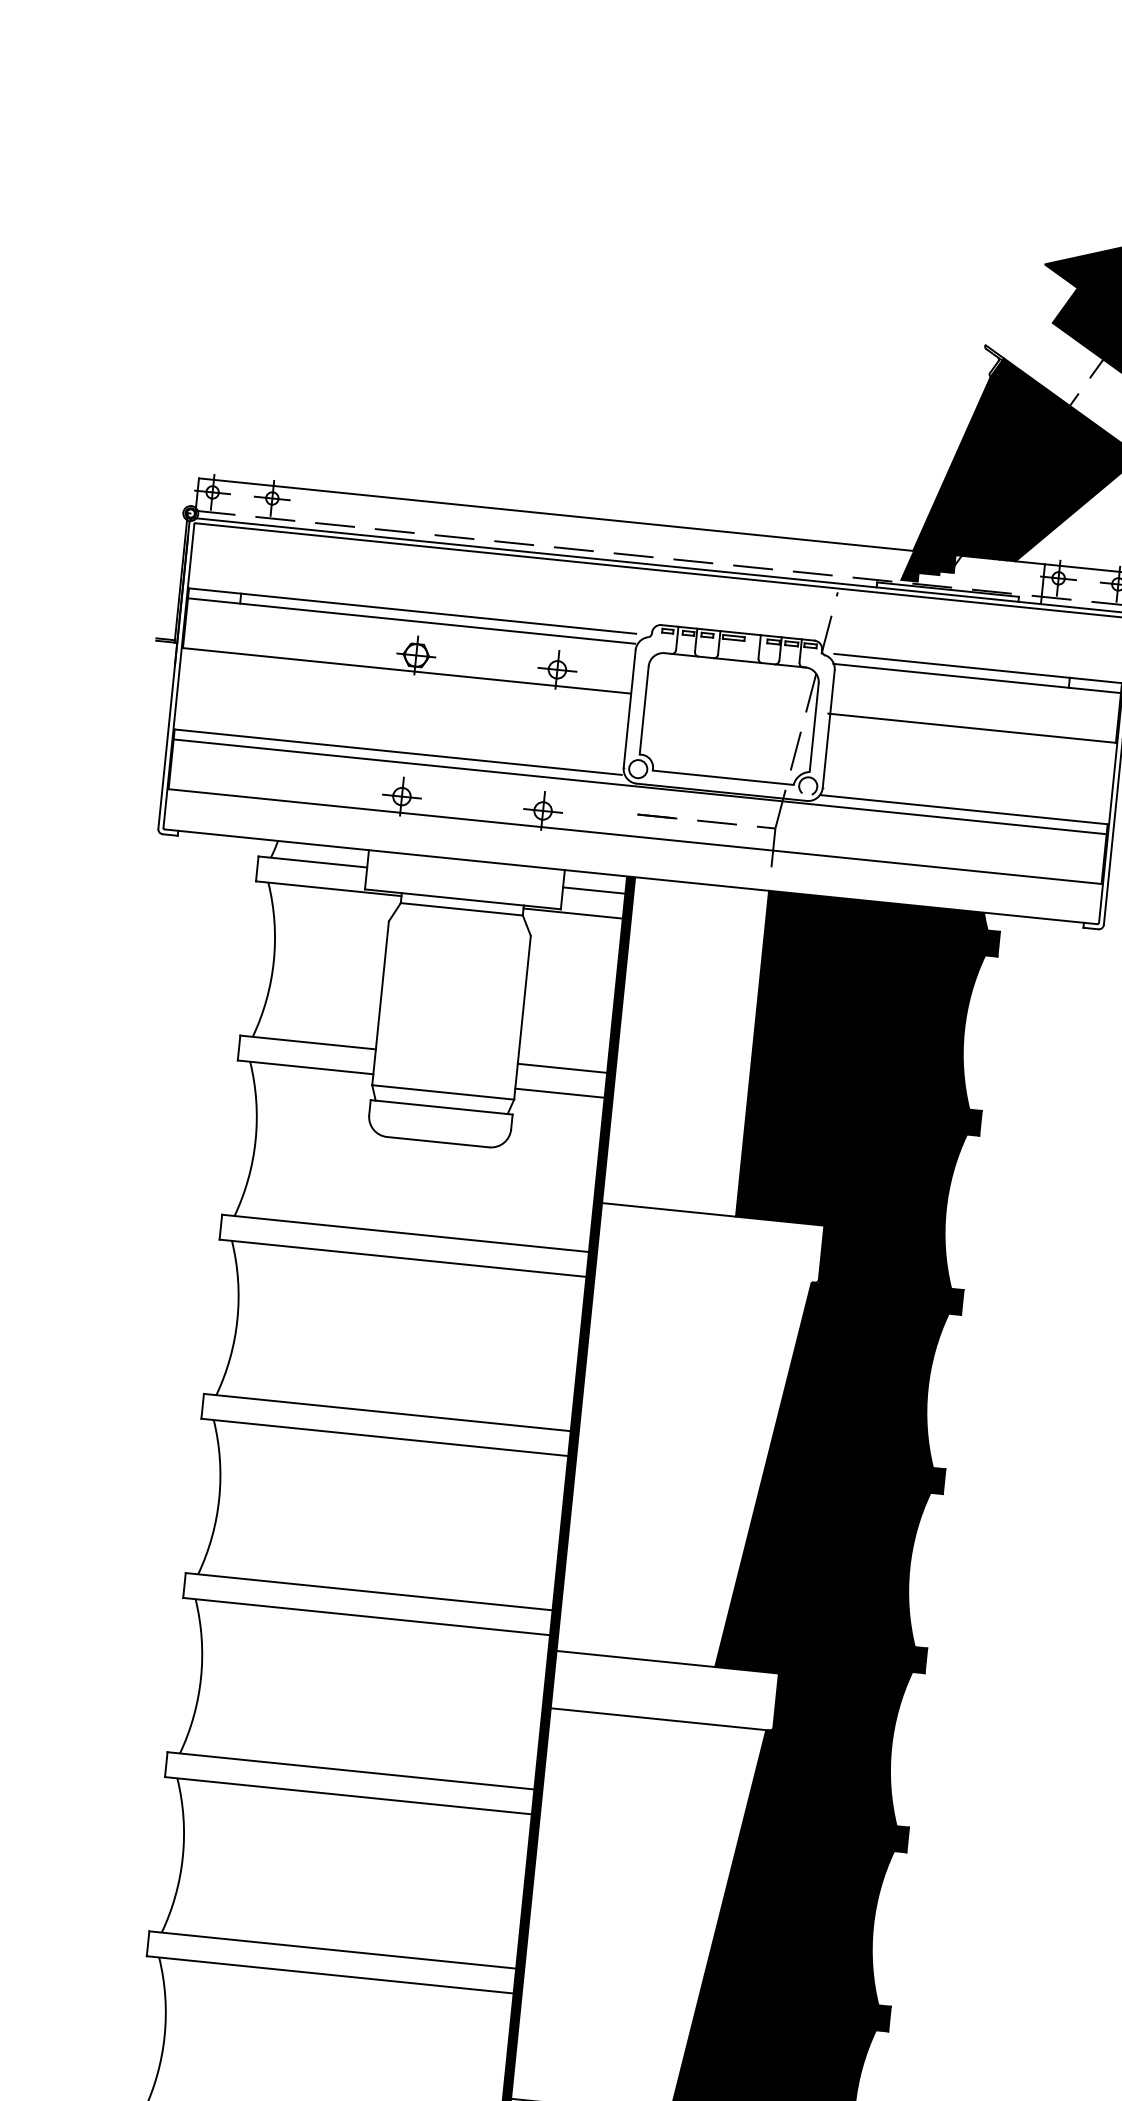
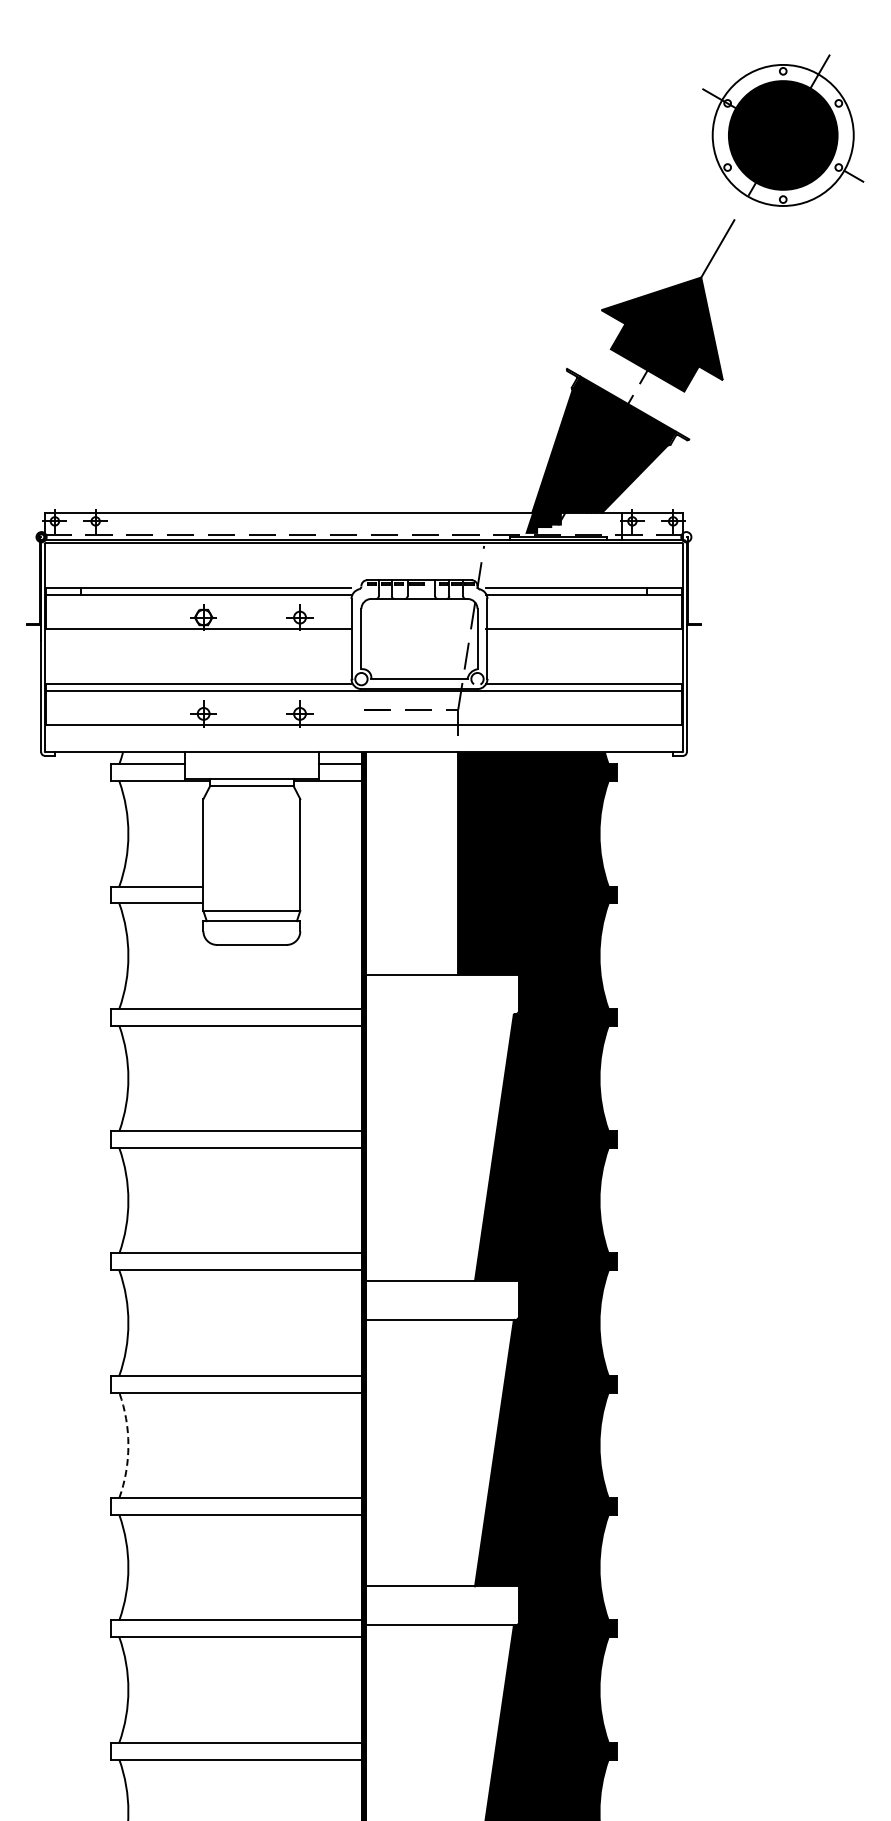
line: (564, 1068) -> (332, 886), removed
line: (562, 1093) -> (332, 903), removed
arc: (182, 1857) -> (128, 1445), solid -> dashed

